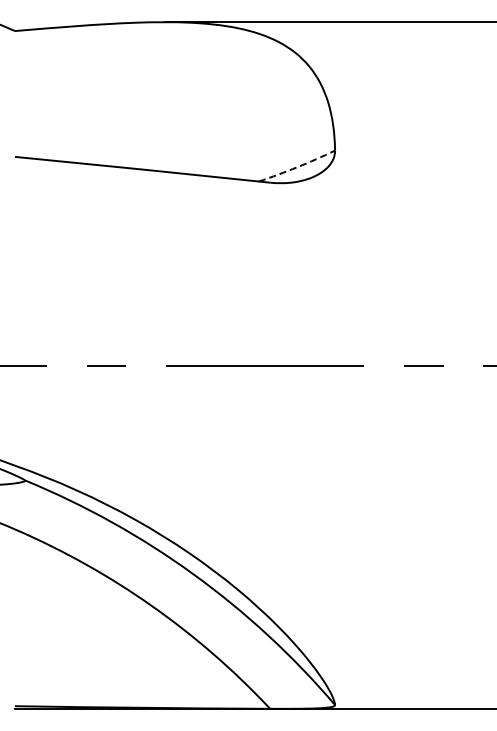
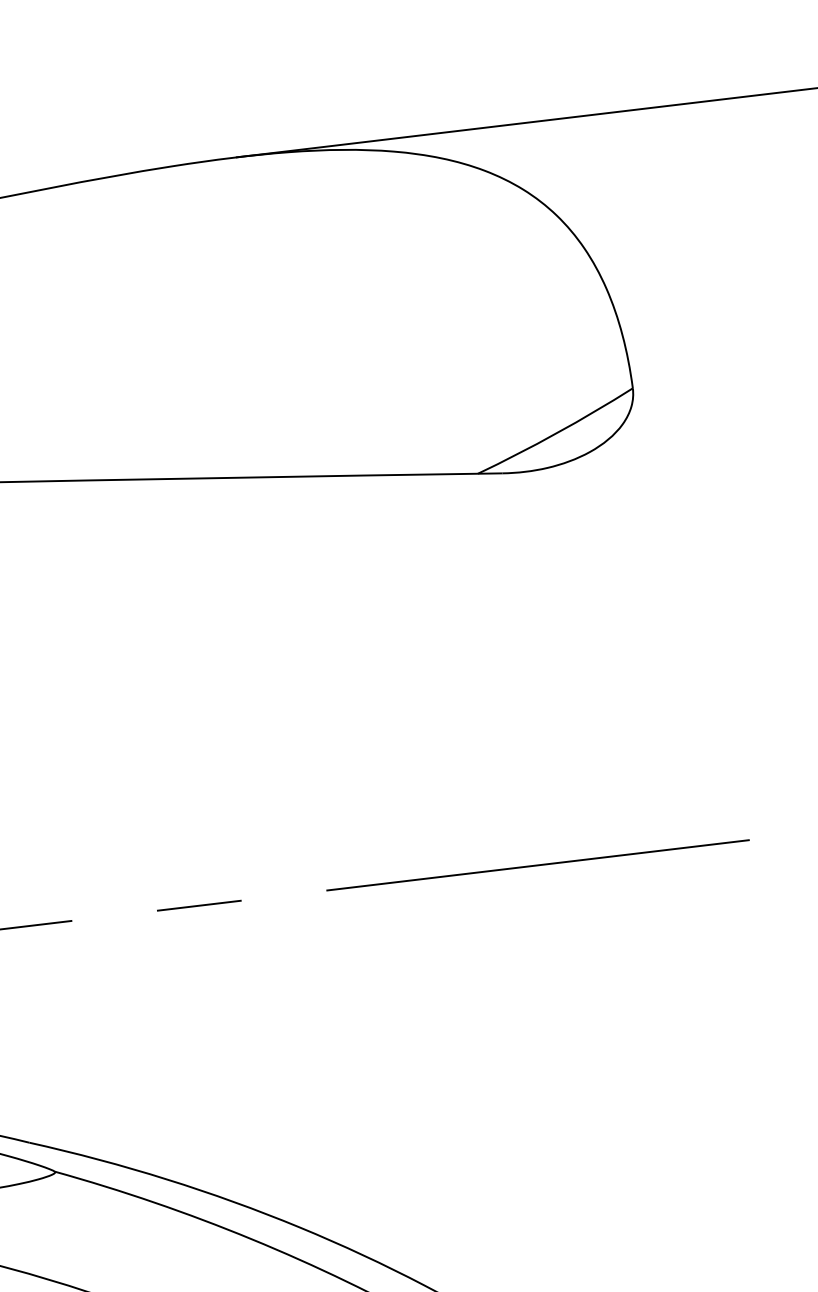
arc: (297, 167) -> (556, 433), dashed -> solid

